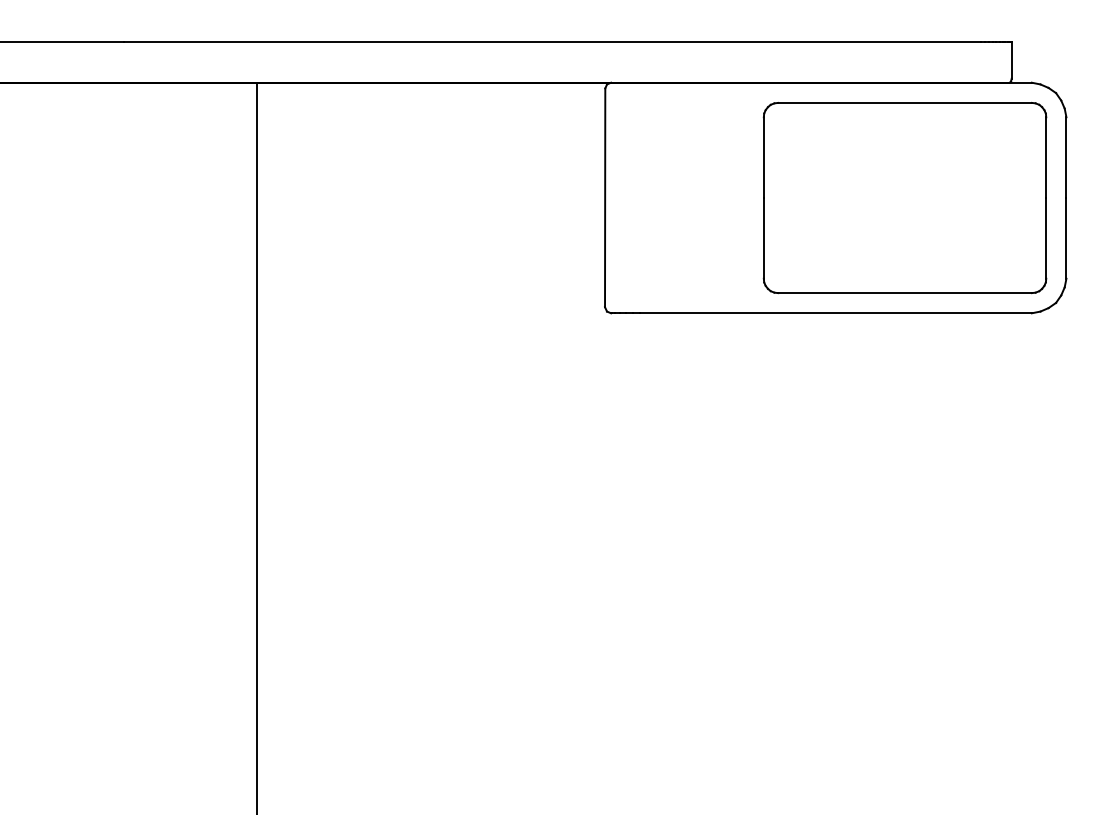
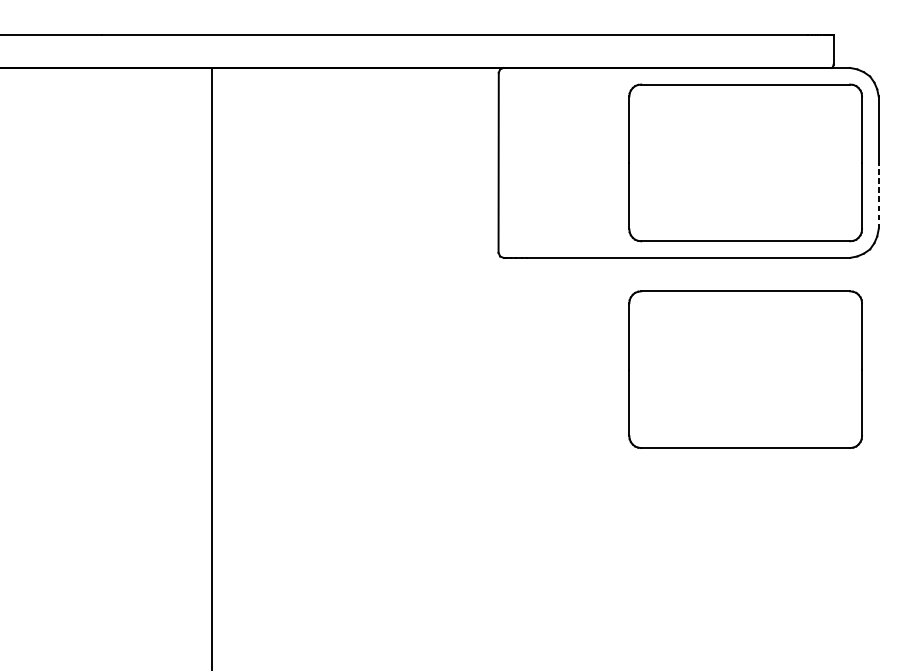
line: (1066, 237) -> (878, 195), solid -> dashed
part: (904, 449) -> (745, 370), added

